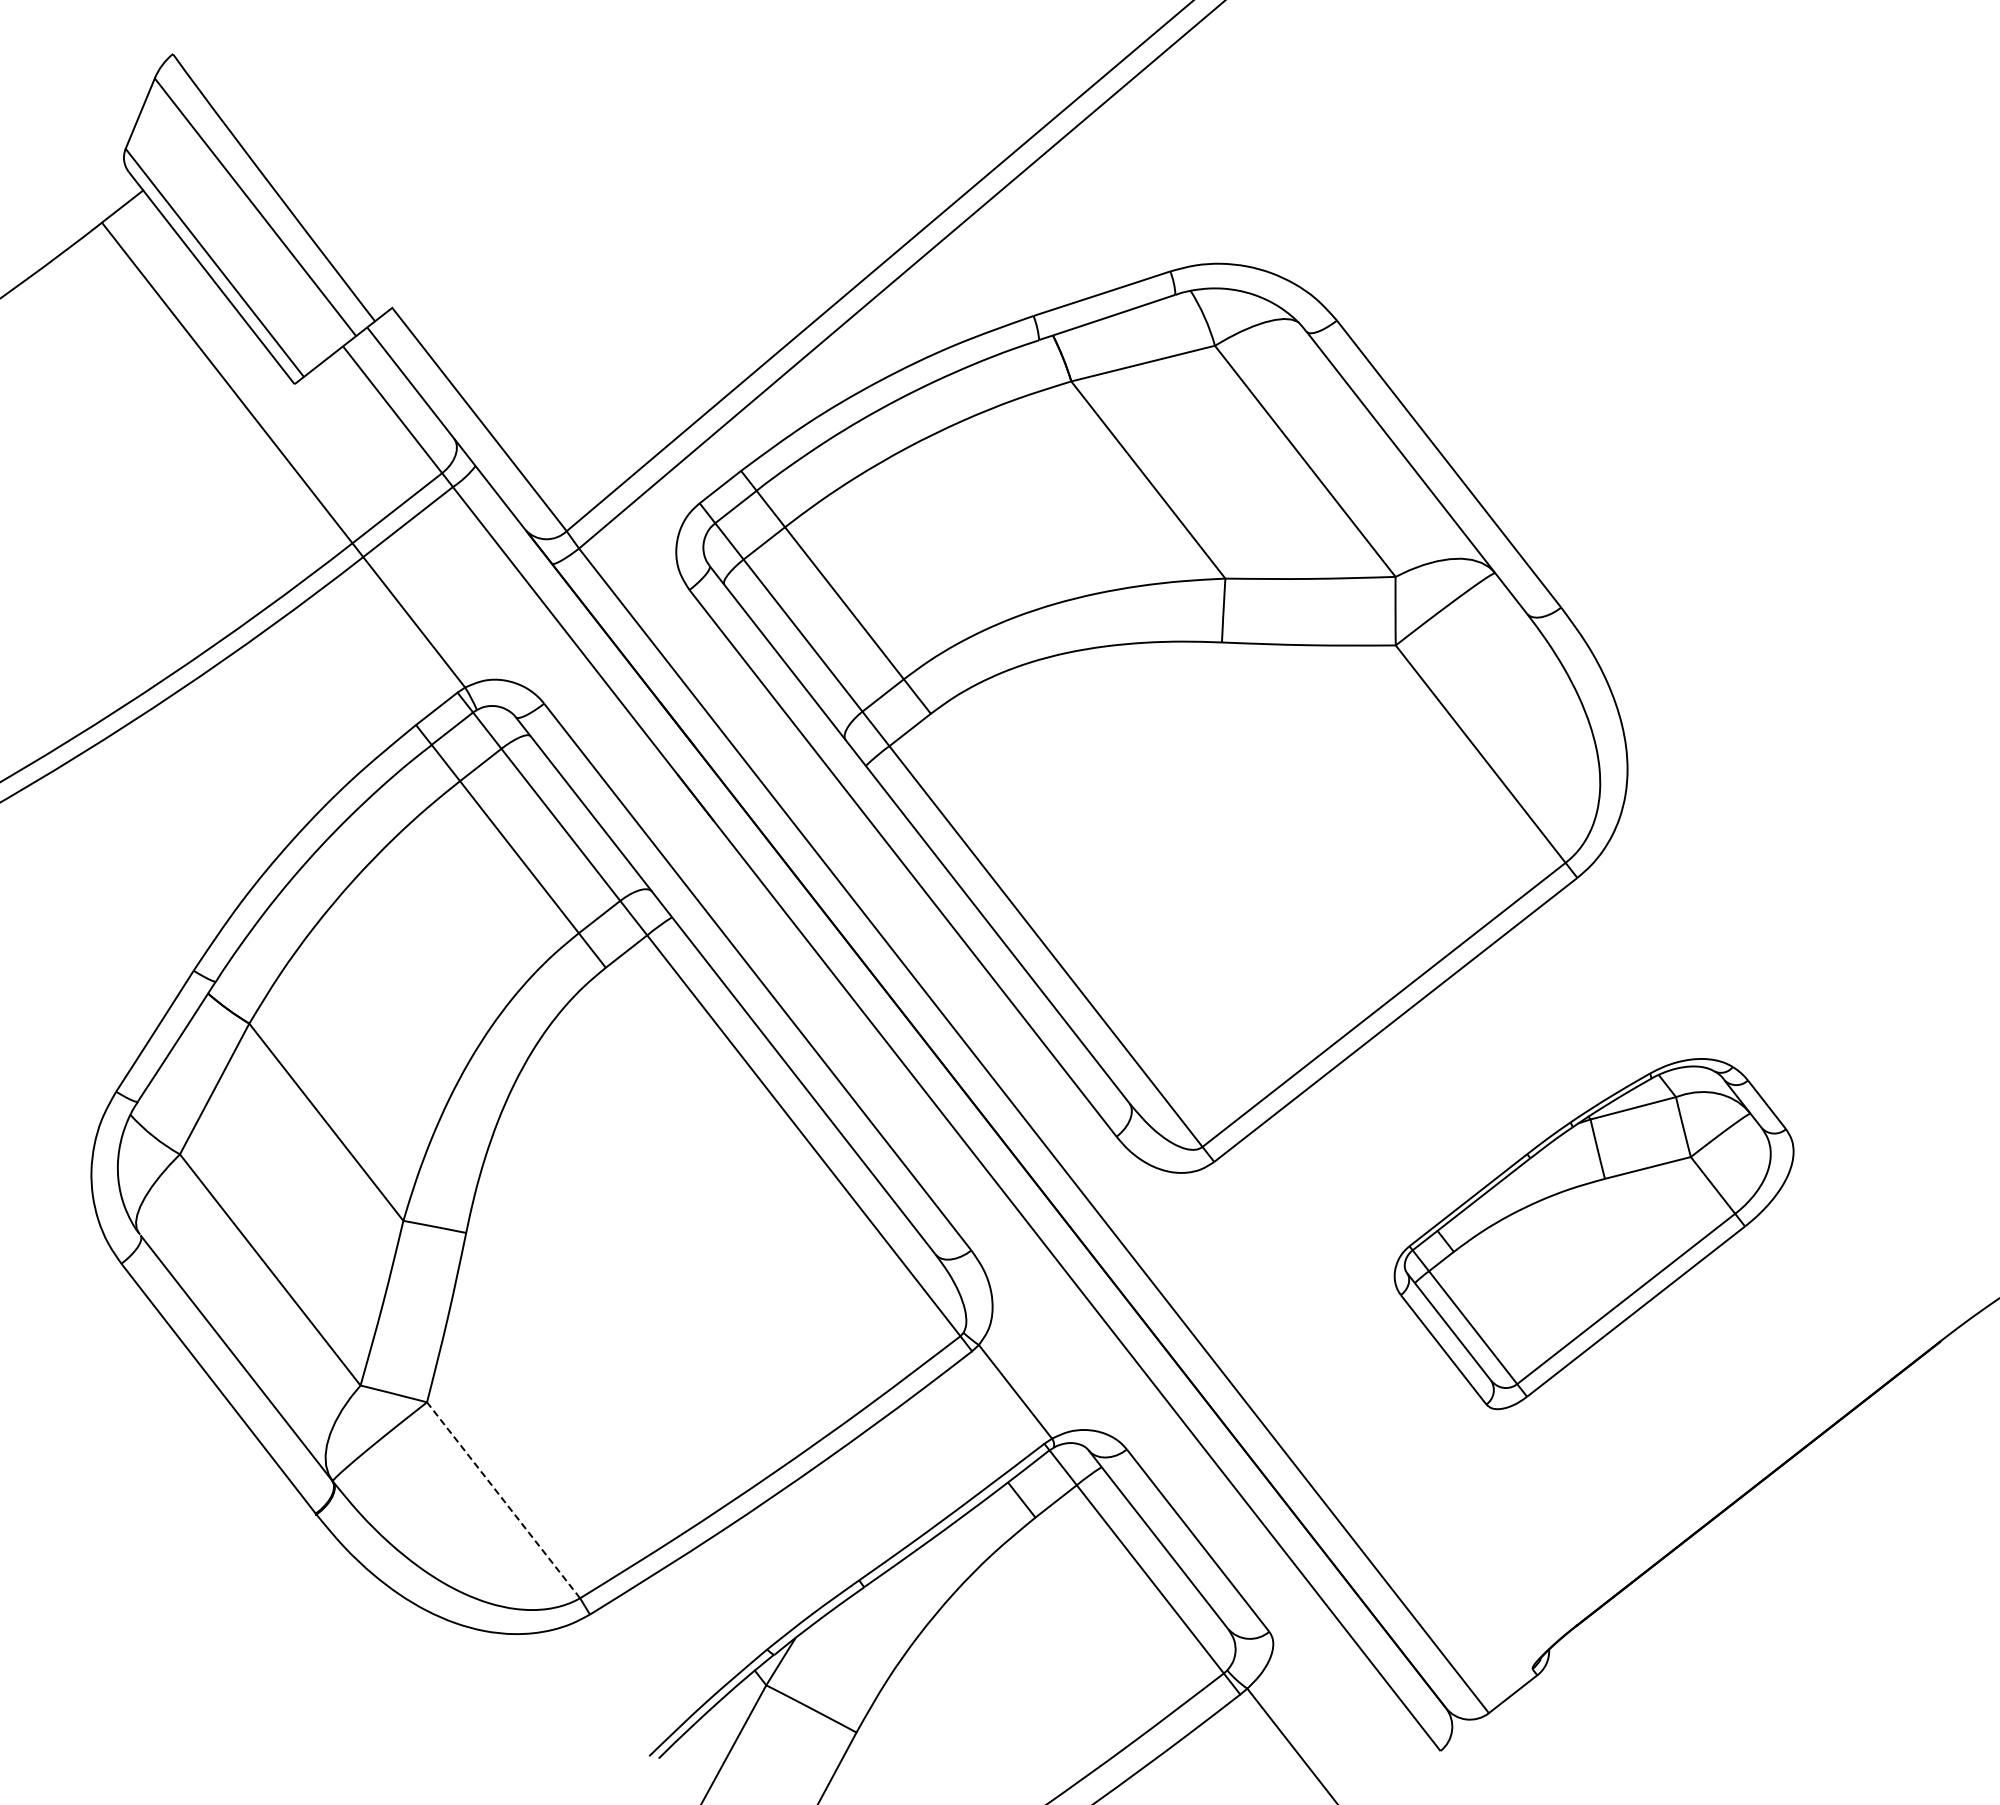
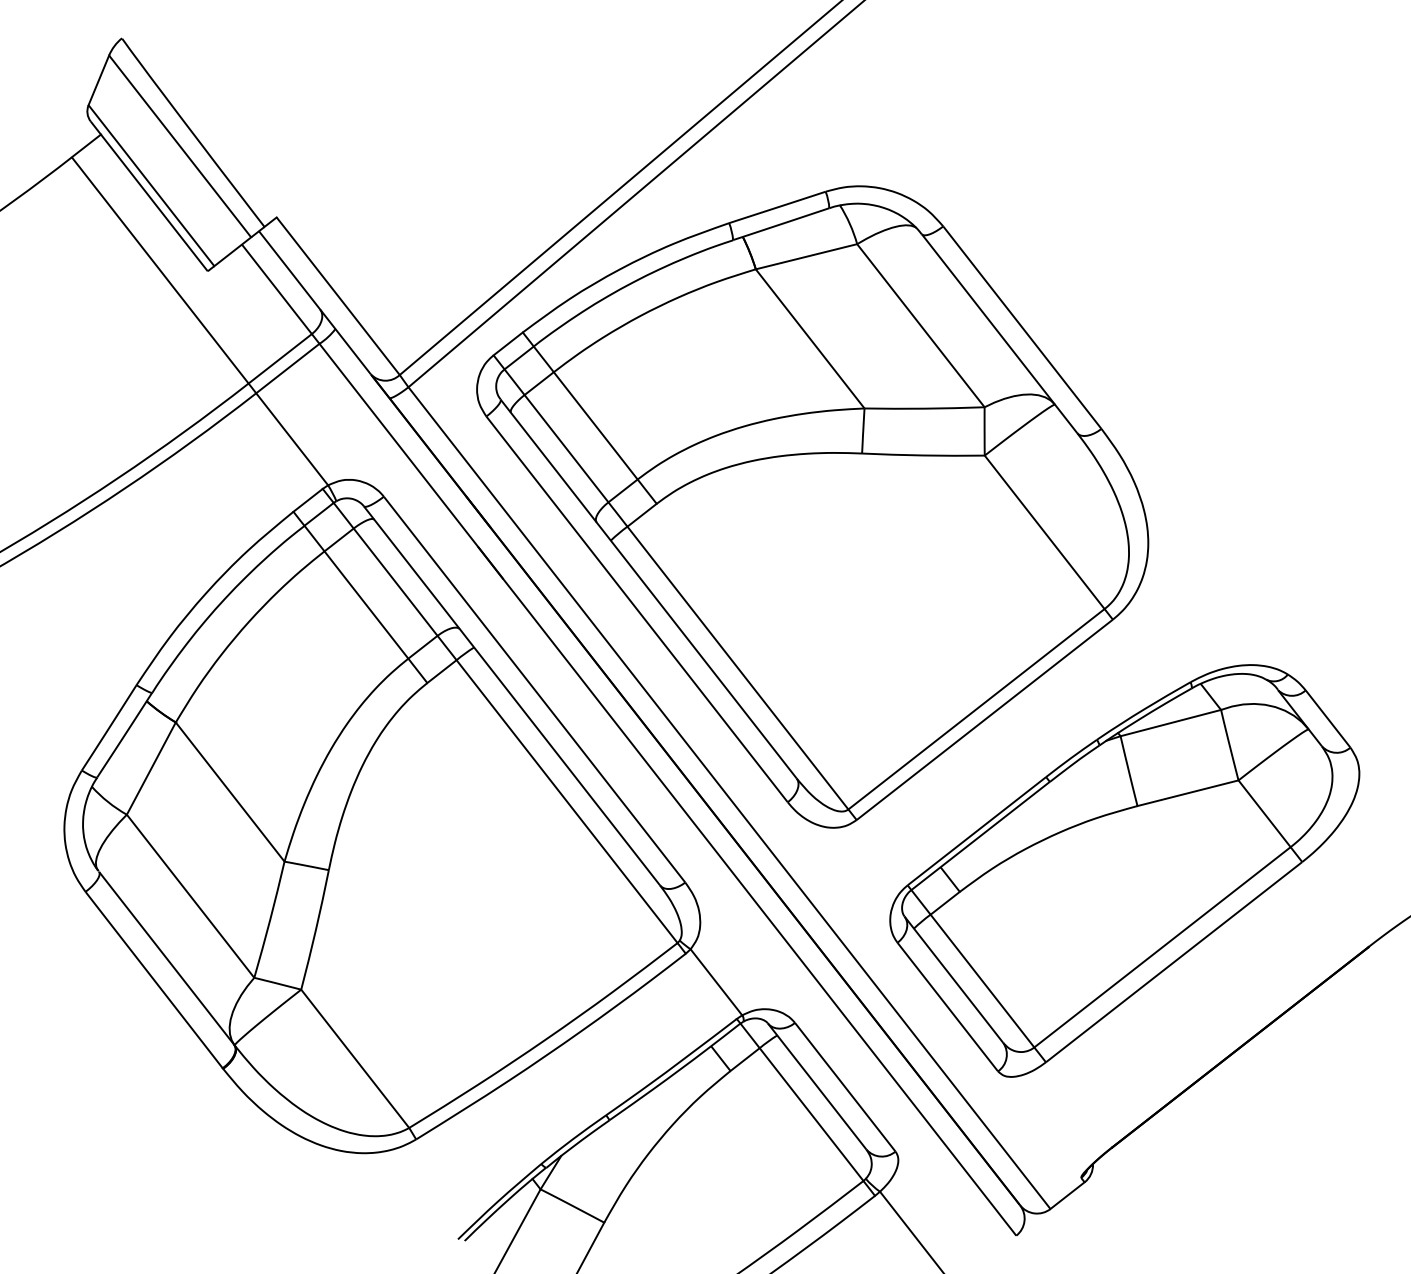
part: (1593, 1233) -> (1124, 870), size x1.67
line: (503, 1499) -> (355, 1058), dashed -> solid

